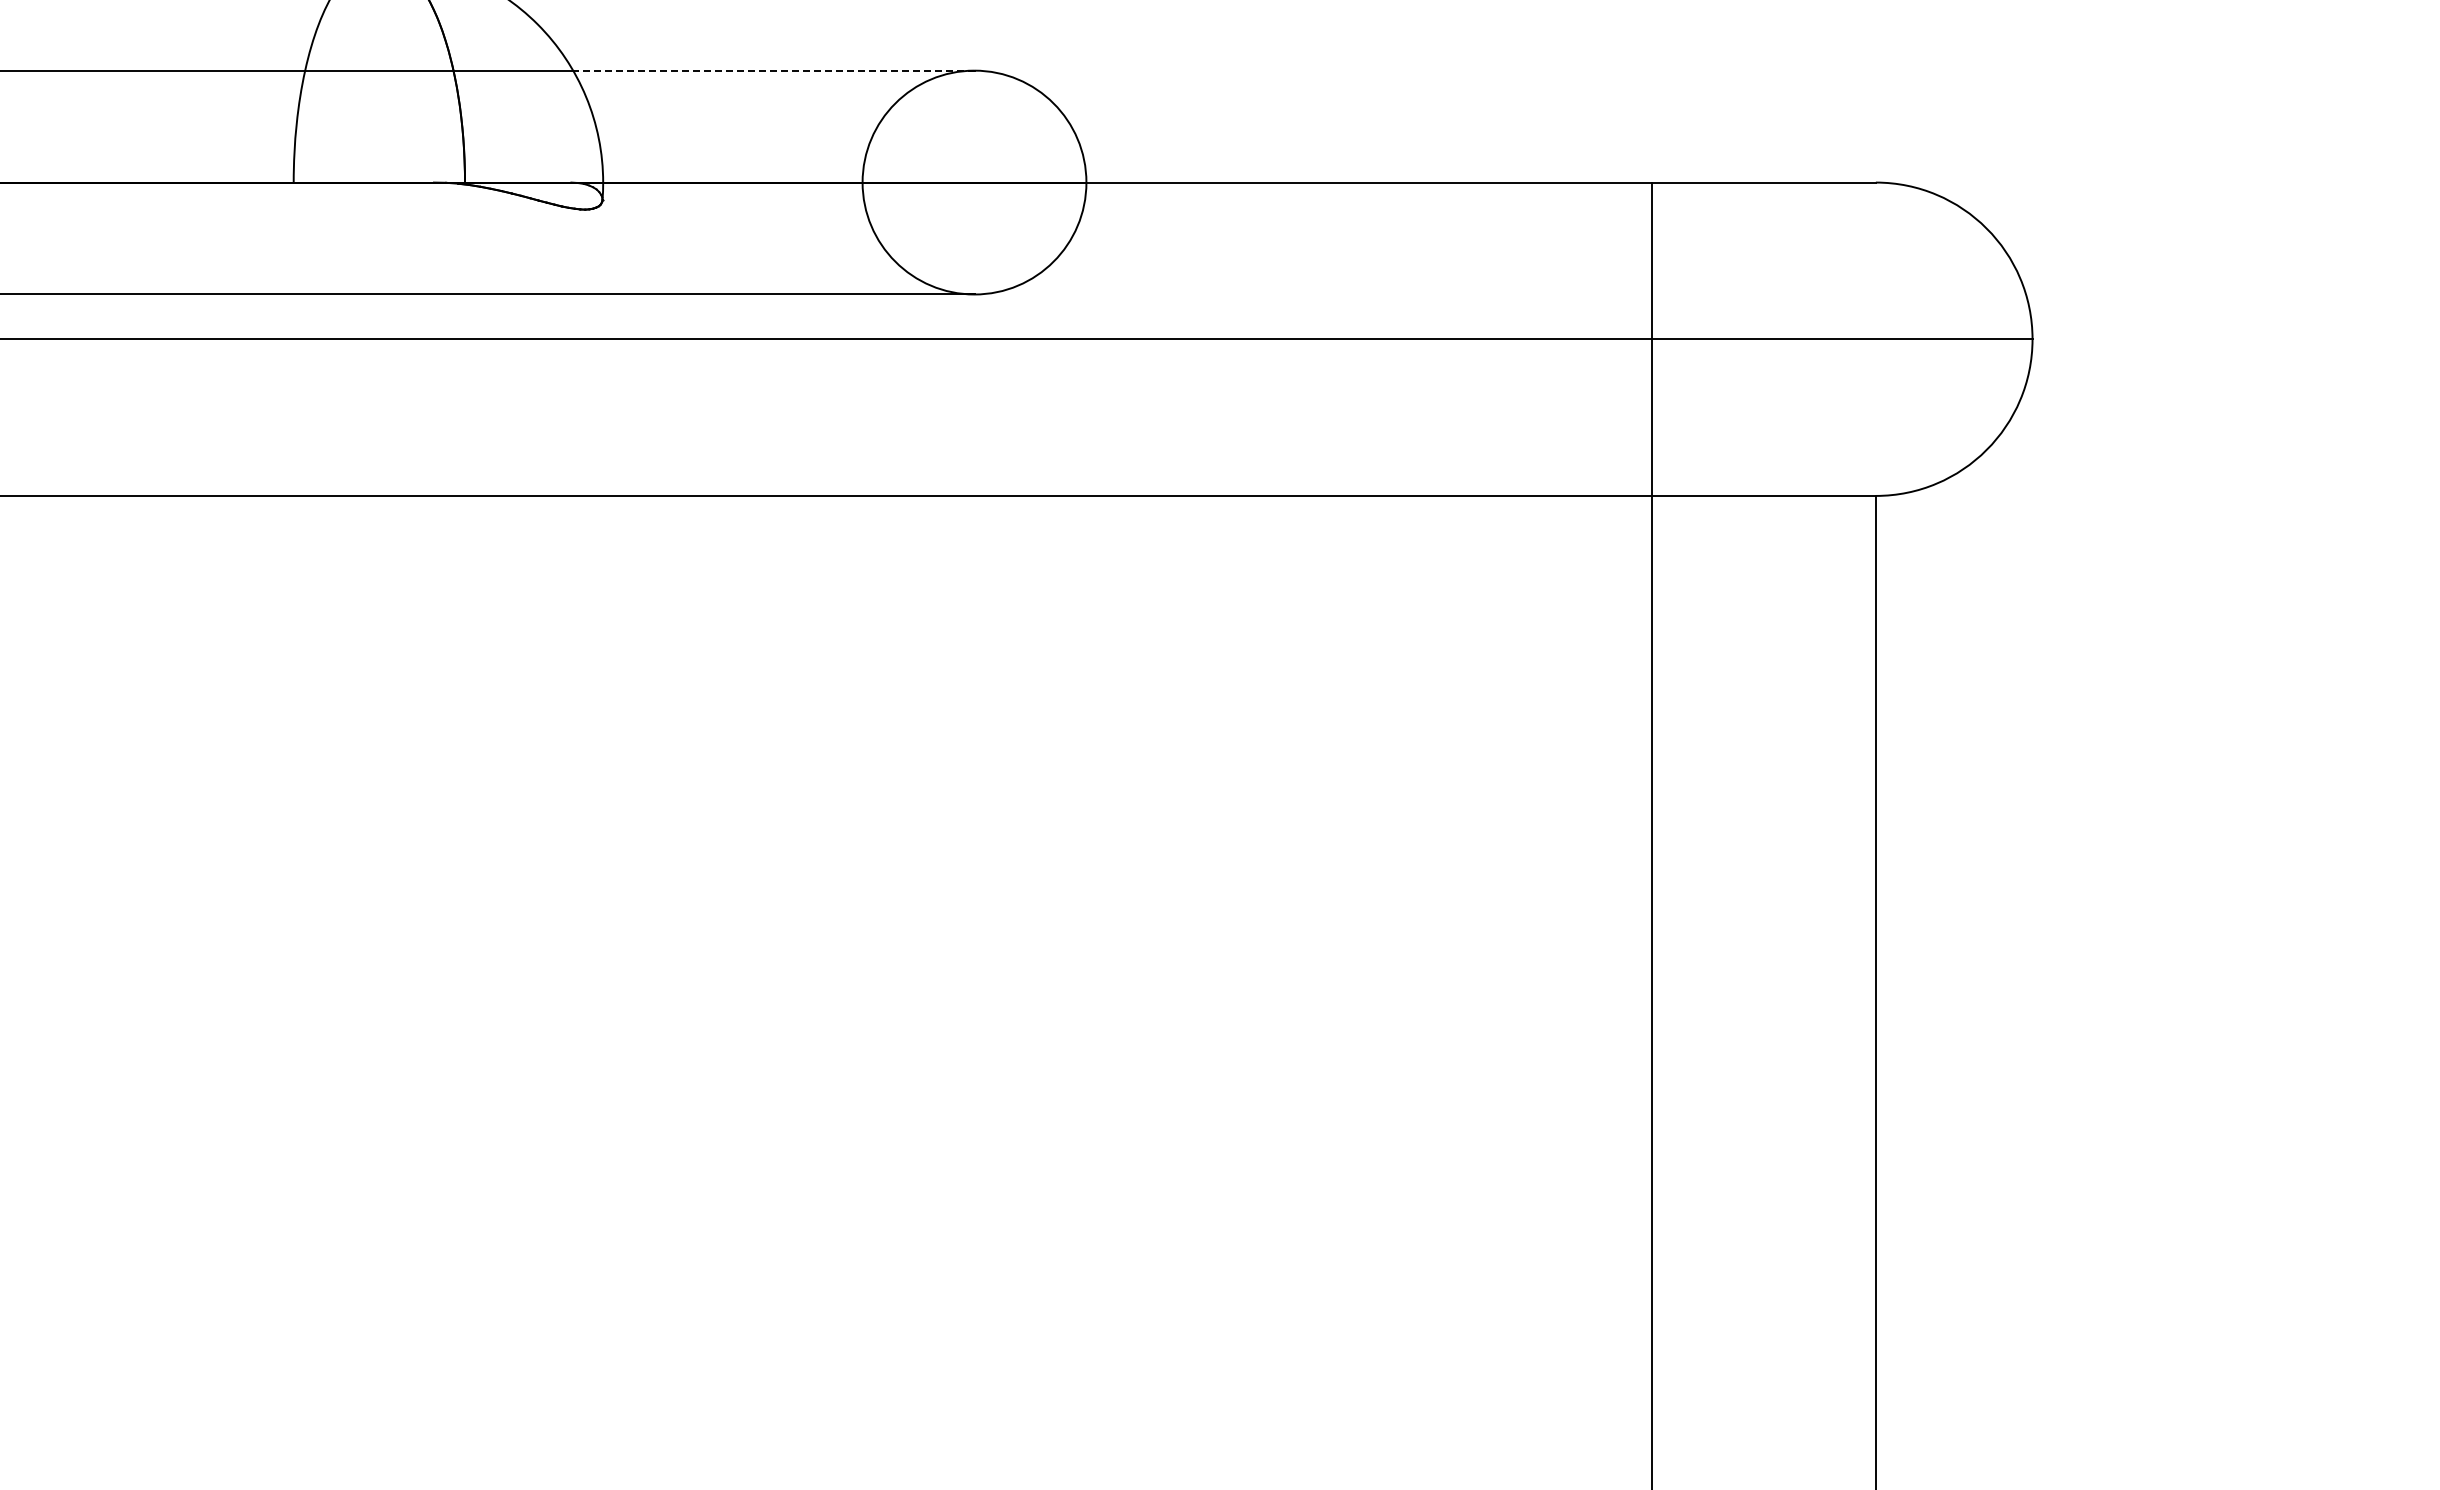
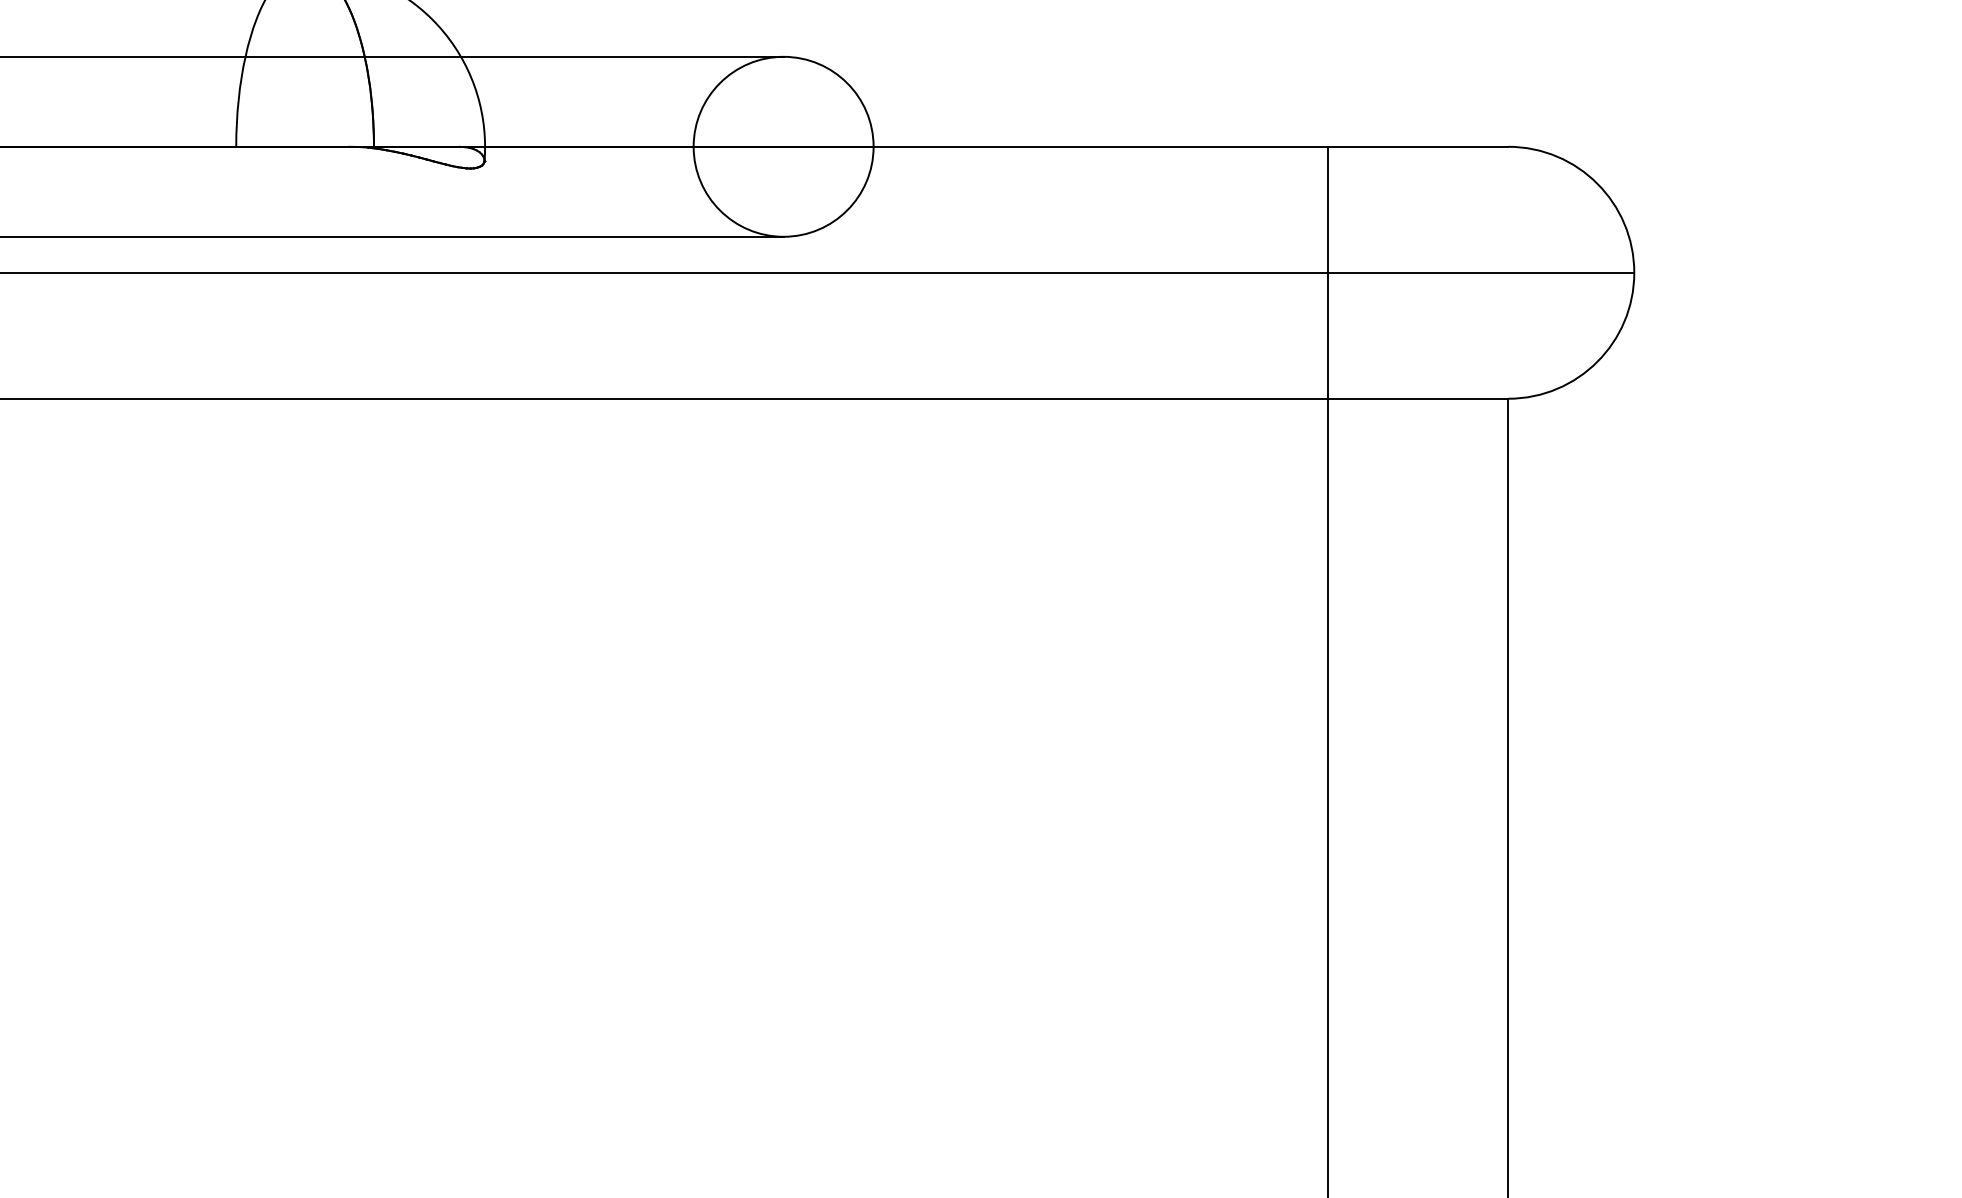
line: (773, 70) -> (622, 56), dashed -> solid

